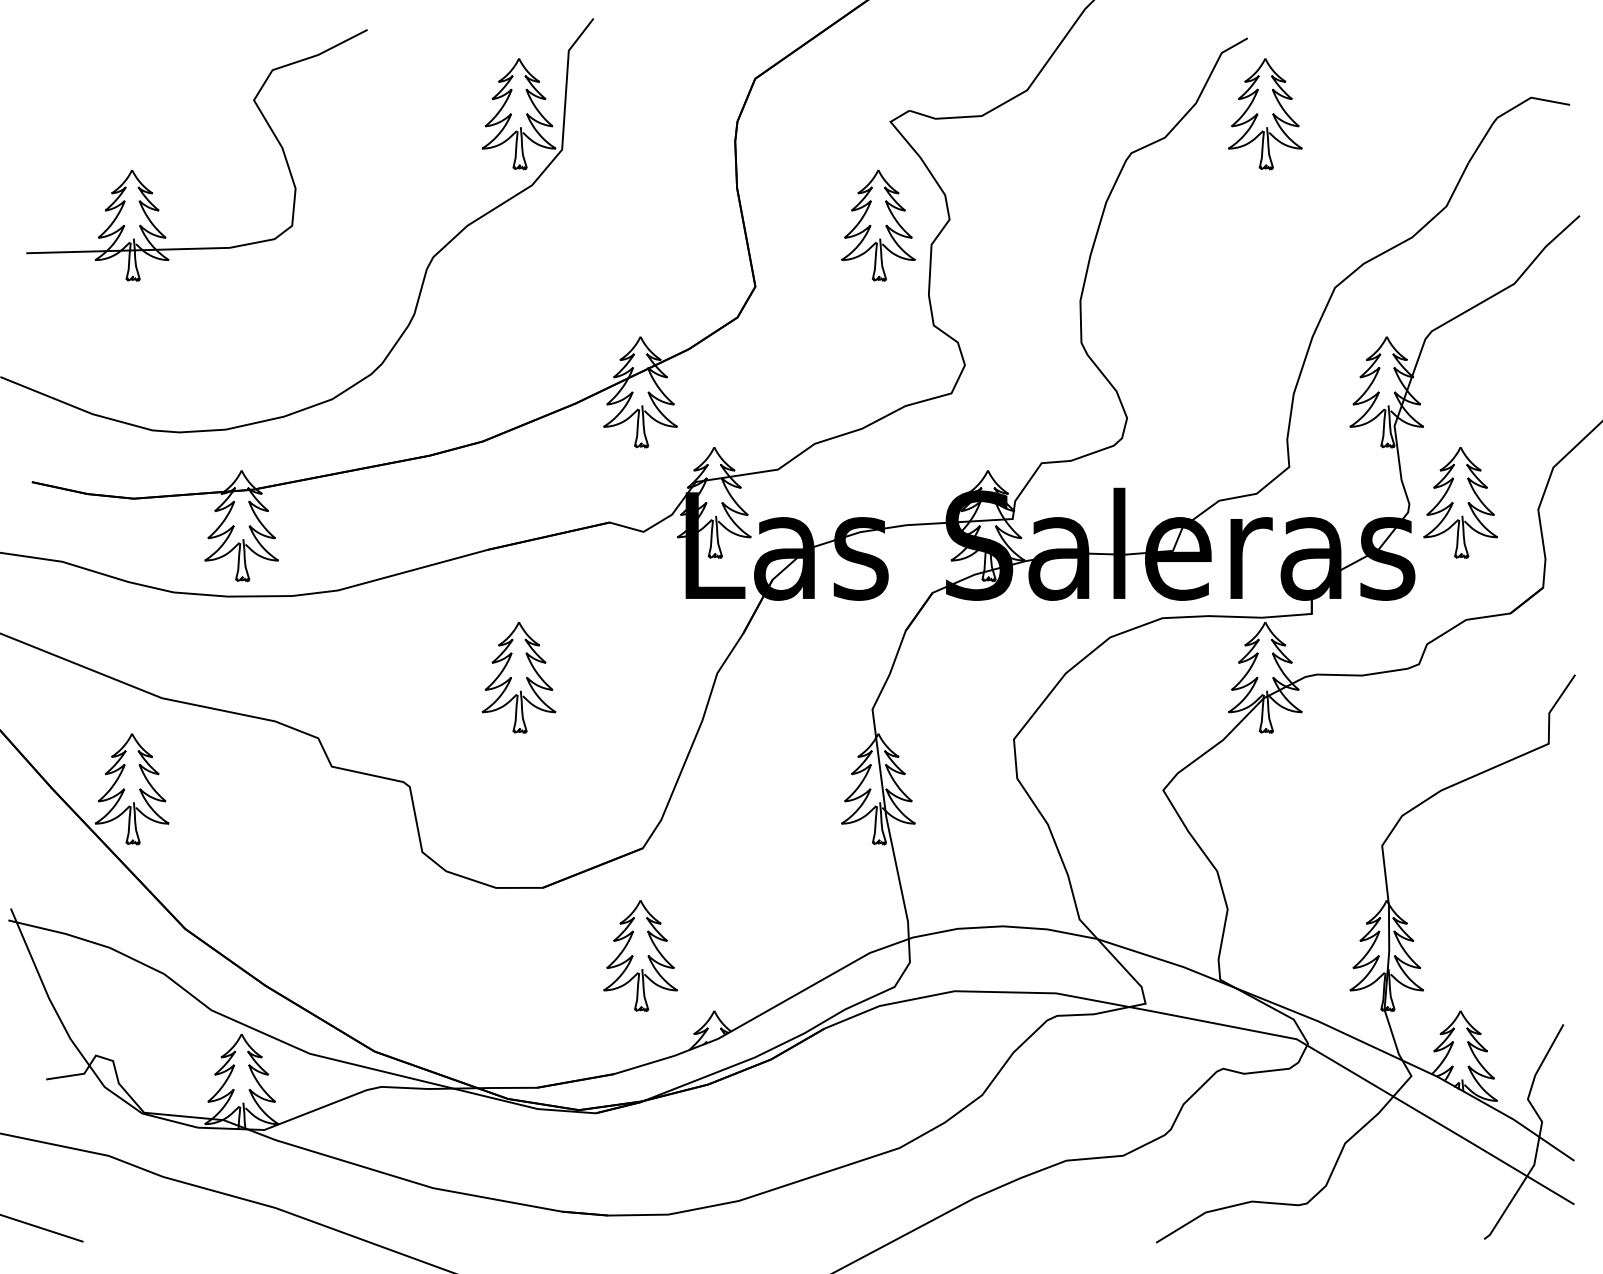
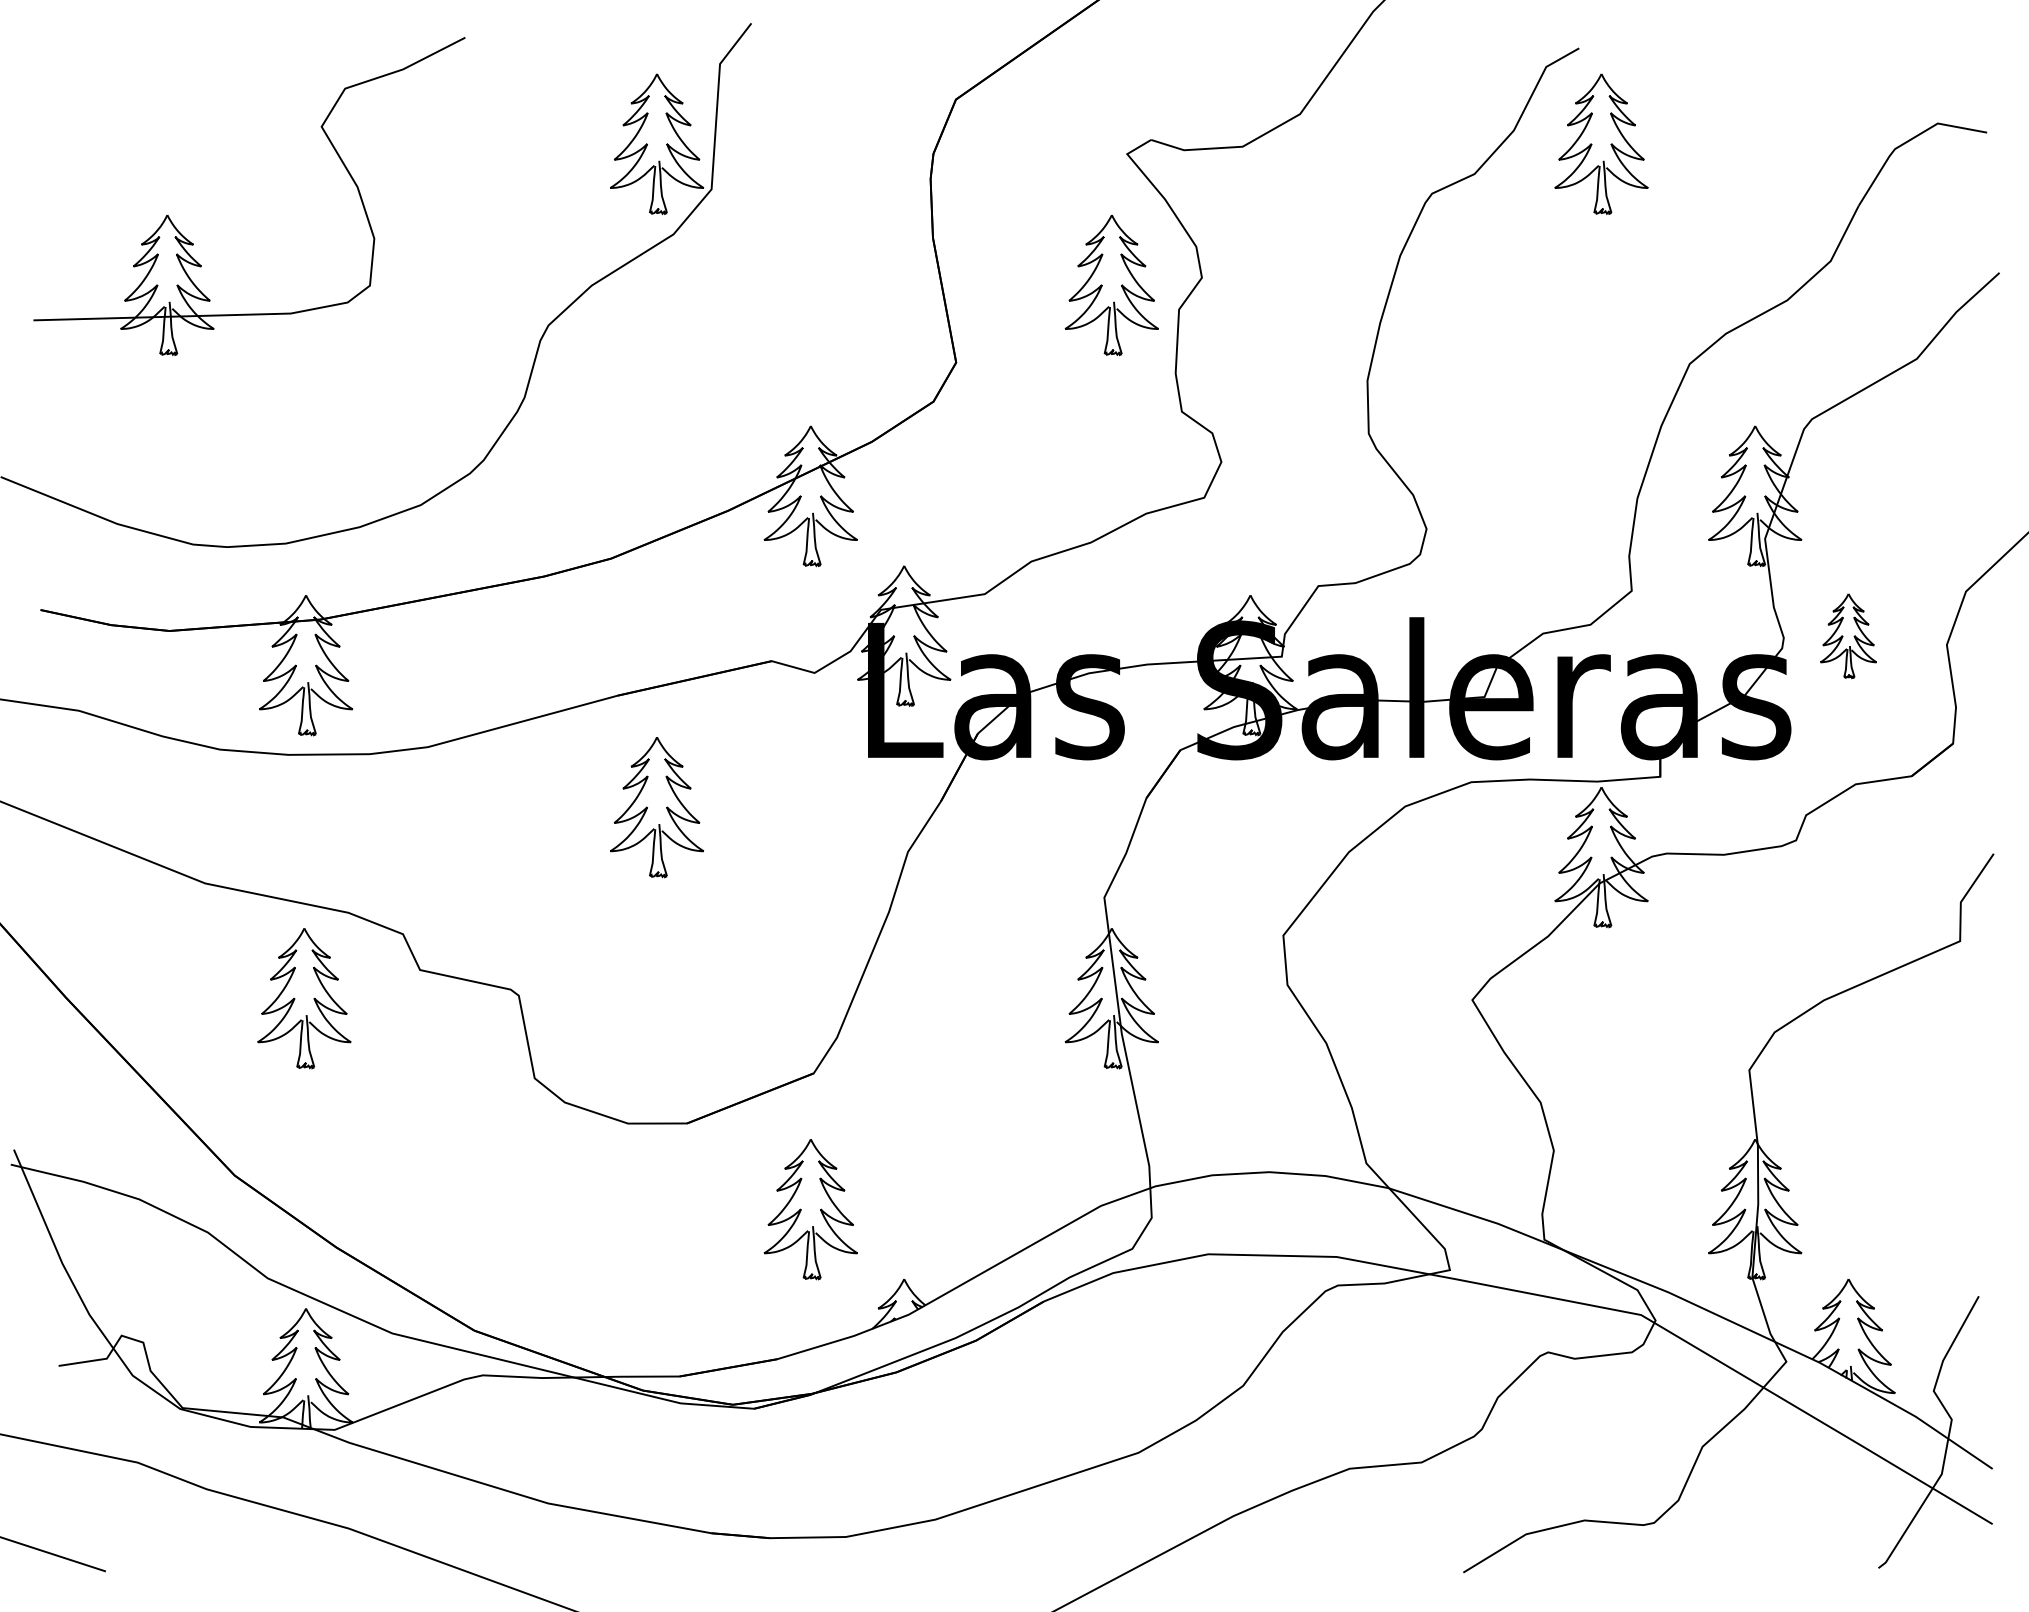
part: (1460, 502) -> (1848, 635), size x0.6
part: (519, 677) -> (657, 807), moved
part: (132, 789) -> (304, 998), moved

